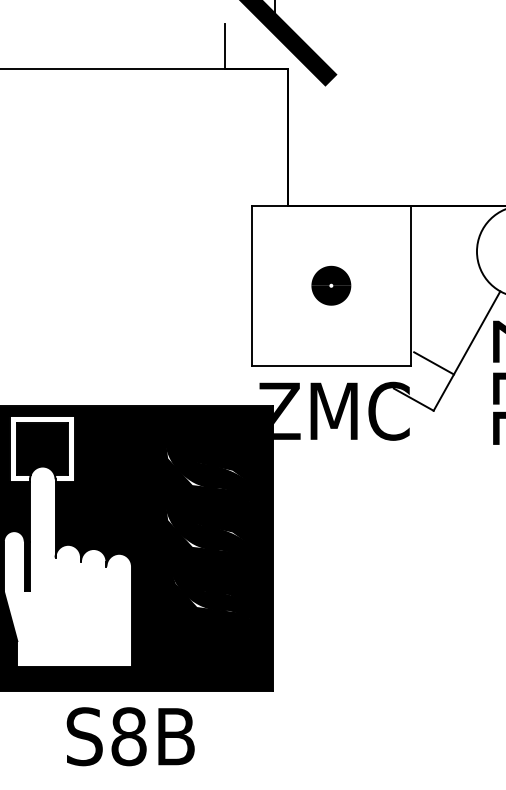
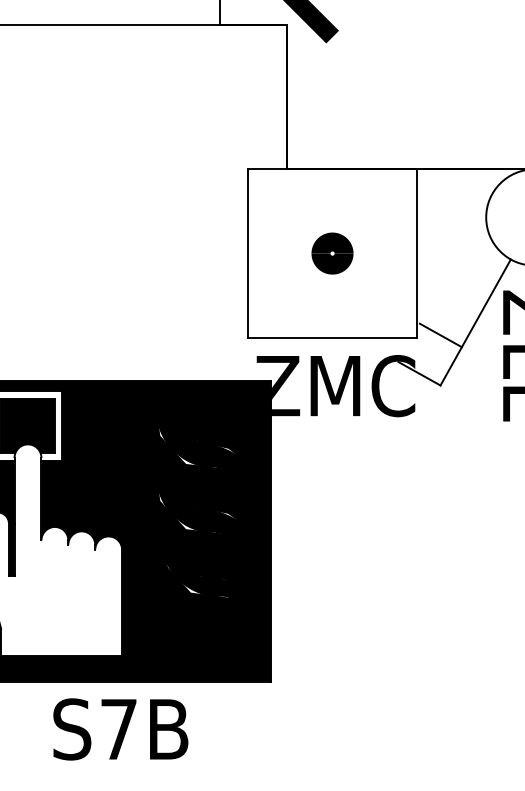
text: (128, 736) -> (118, 729), S8B -> S7B

